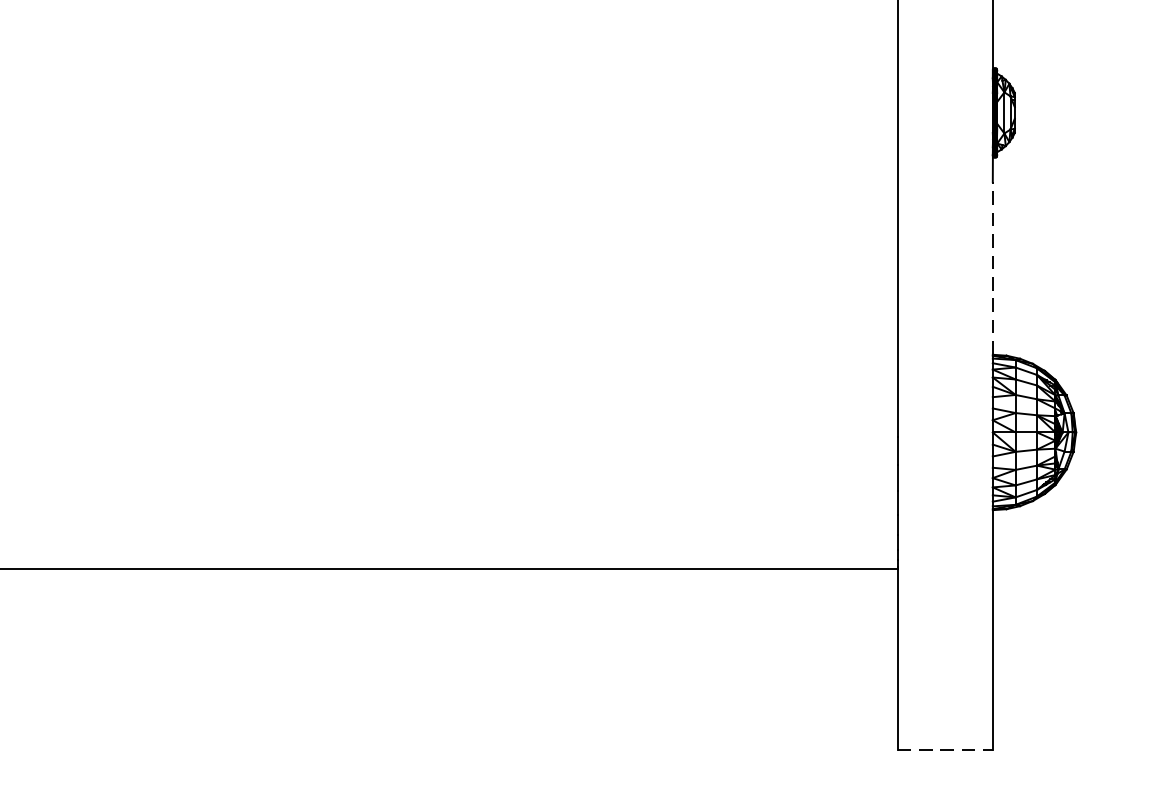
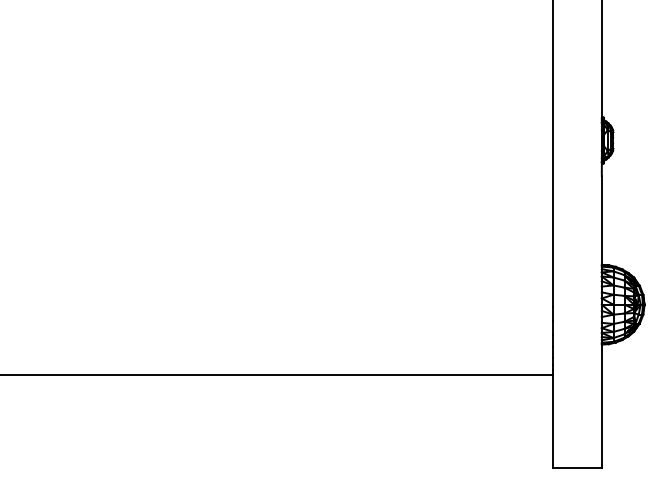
line: (992, 266) -> (601, 219), dashed -> solid
line: (945, 751) -> (577, 468), dashed -> solid

